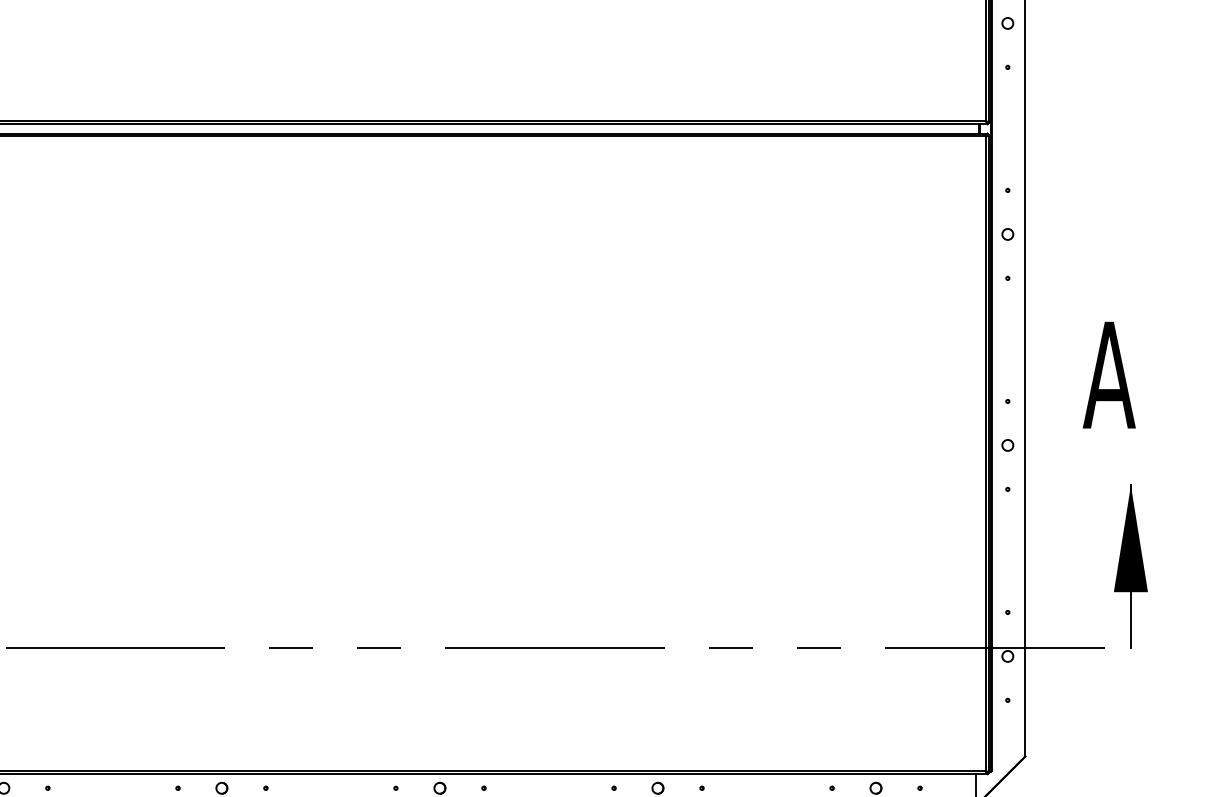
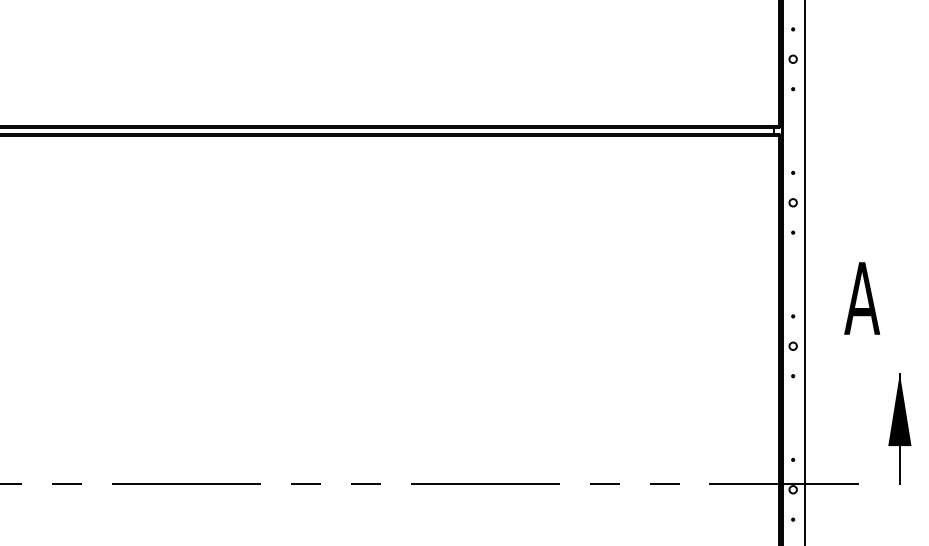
part: (1130, 566) -> (899, 428), moved

